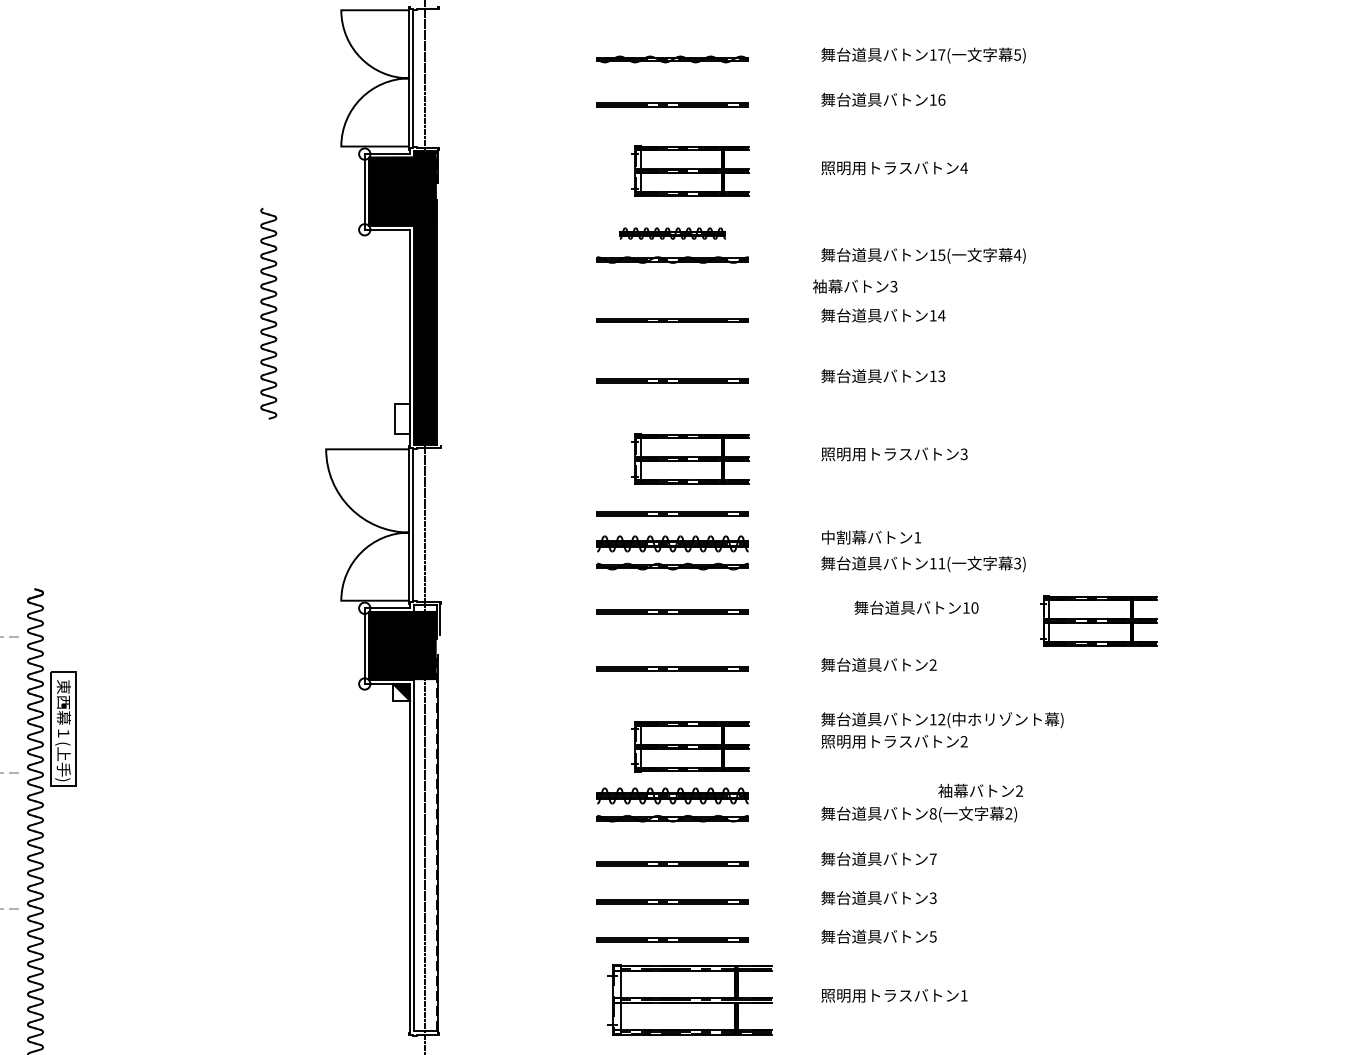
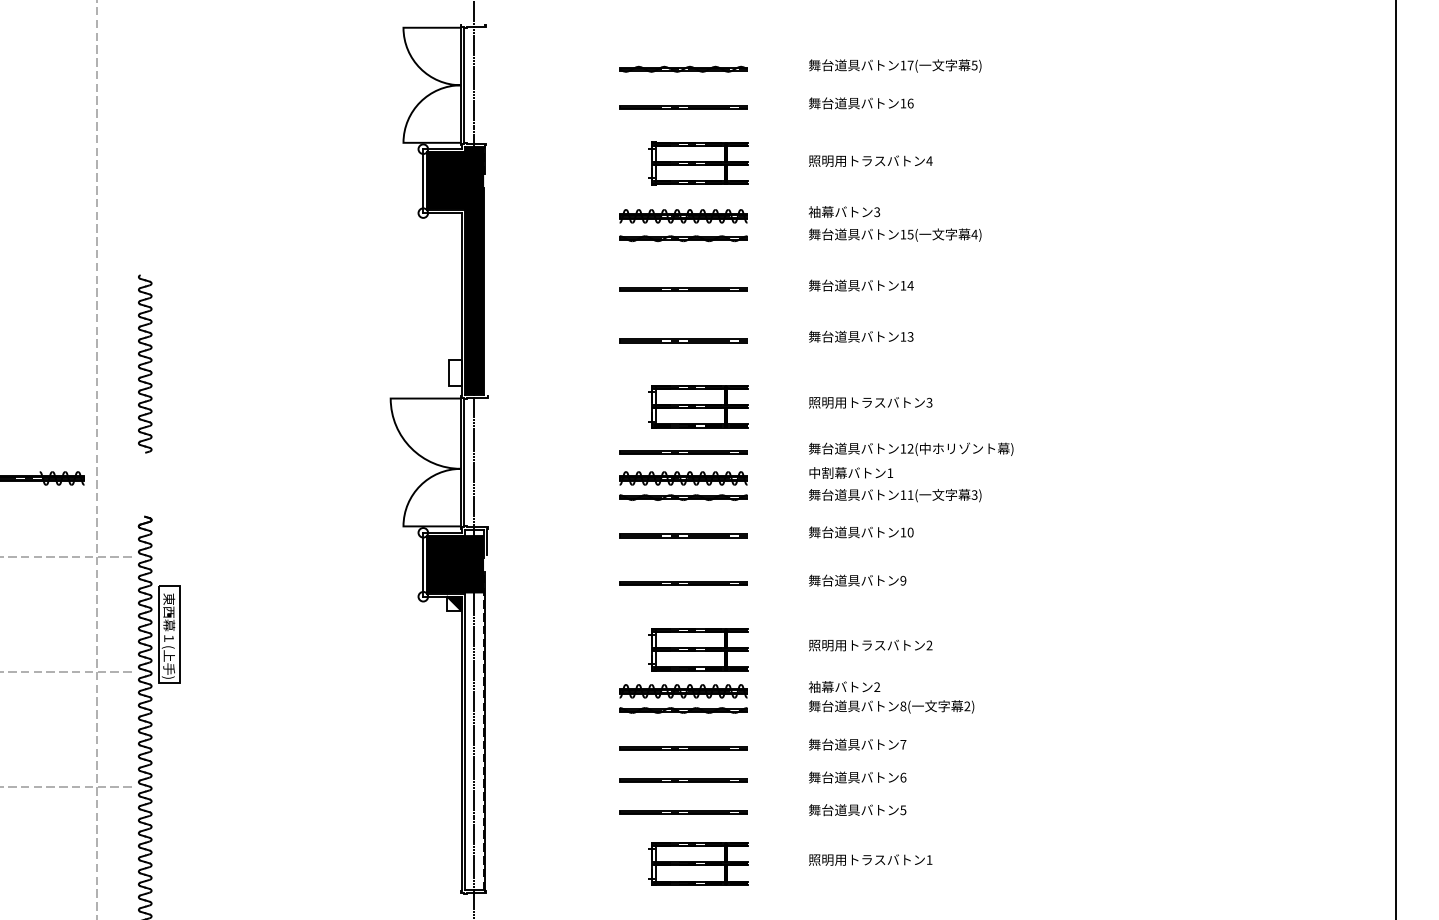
part: (672, 233) -> (683, 216), size x1.43
text: (855, 285) -> (844, 211), moved
part: (269, 313) -> (145, 363), moved
text: (916, 607) -> (861, 532), moved
part: (1099, 620) -> (1043, 543), removed
text: (933, 664) -> (903, 580), 2 -> 9
text: (942, 719) -> (911, 448), moved
text: (980, 790) -> (844, 686), moved
text: (933, 898) -> (903, 777), 3 -> 6
part: (690, 999) -> (698, 863), size x0.71

